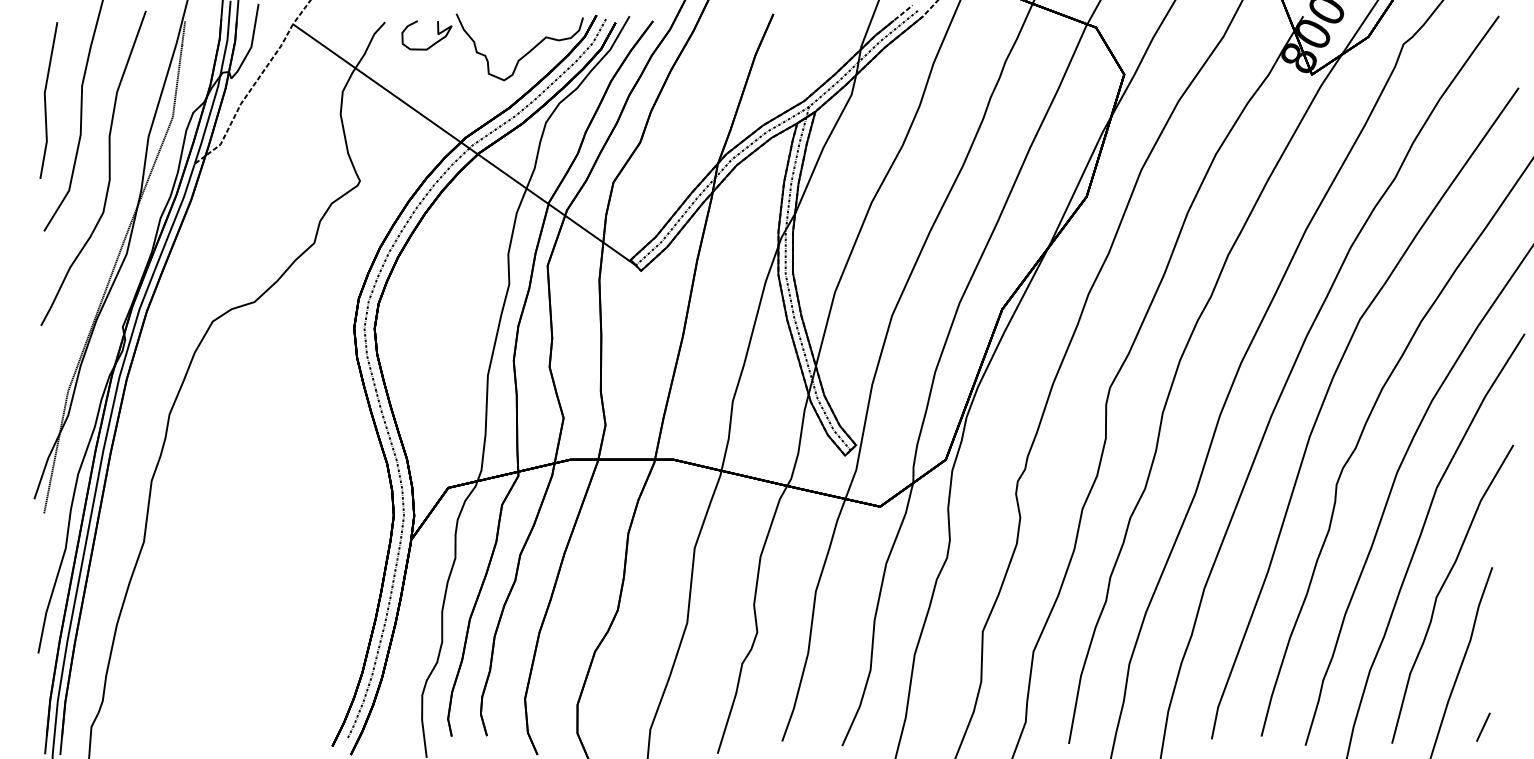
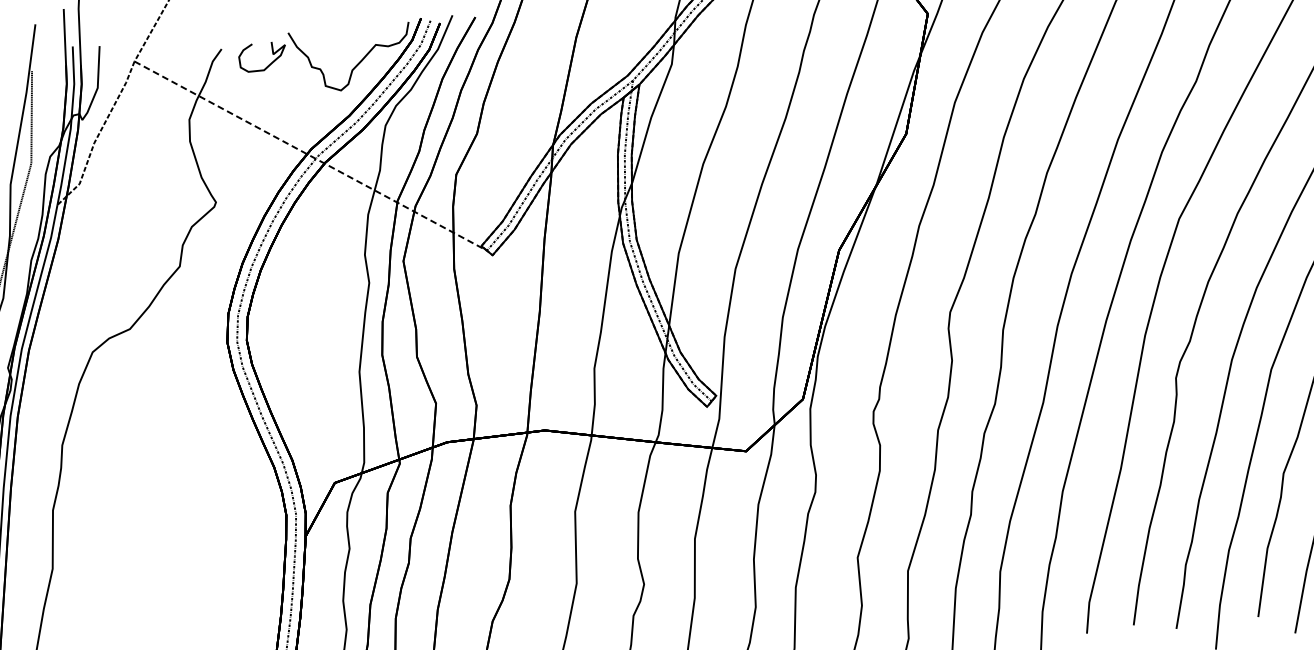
line: (464, 144) -> (310, 155), solid -> dashed

